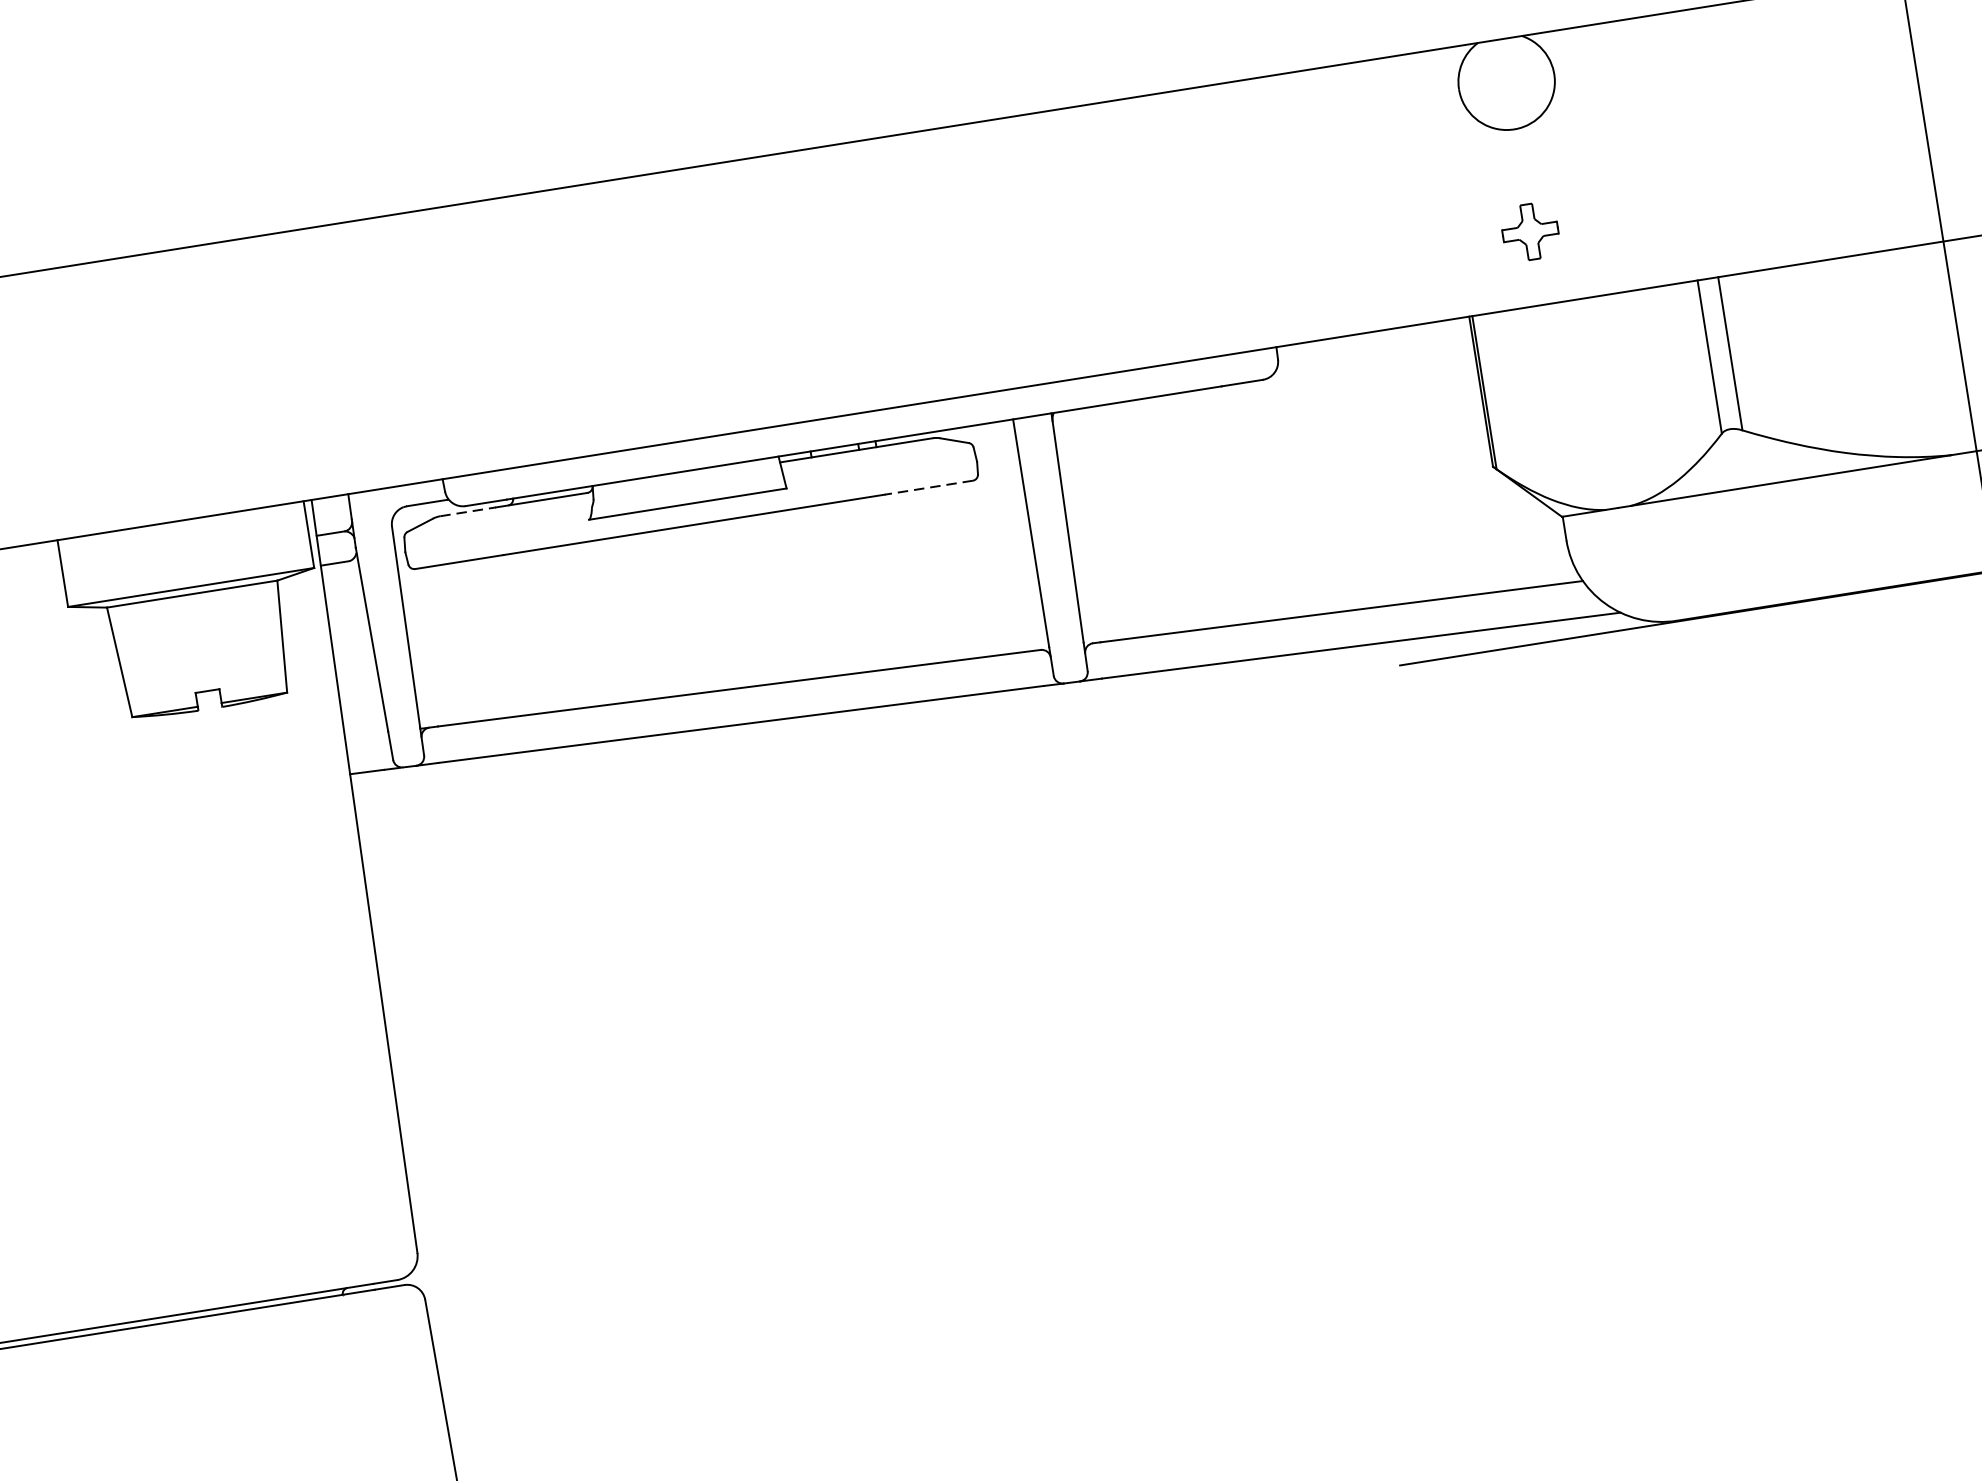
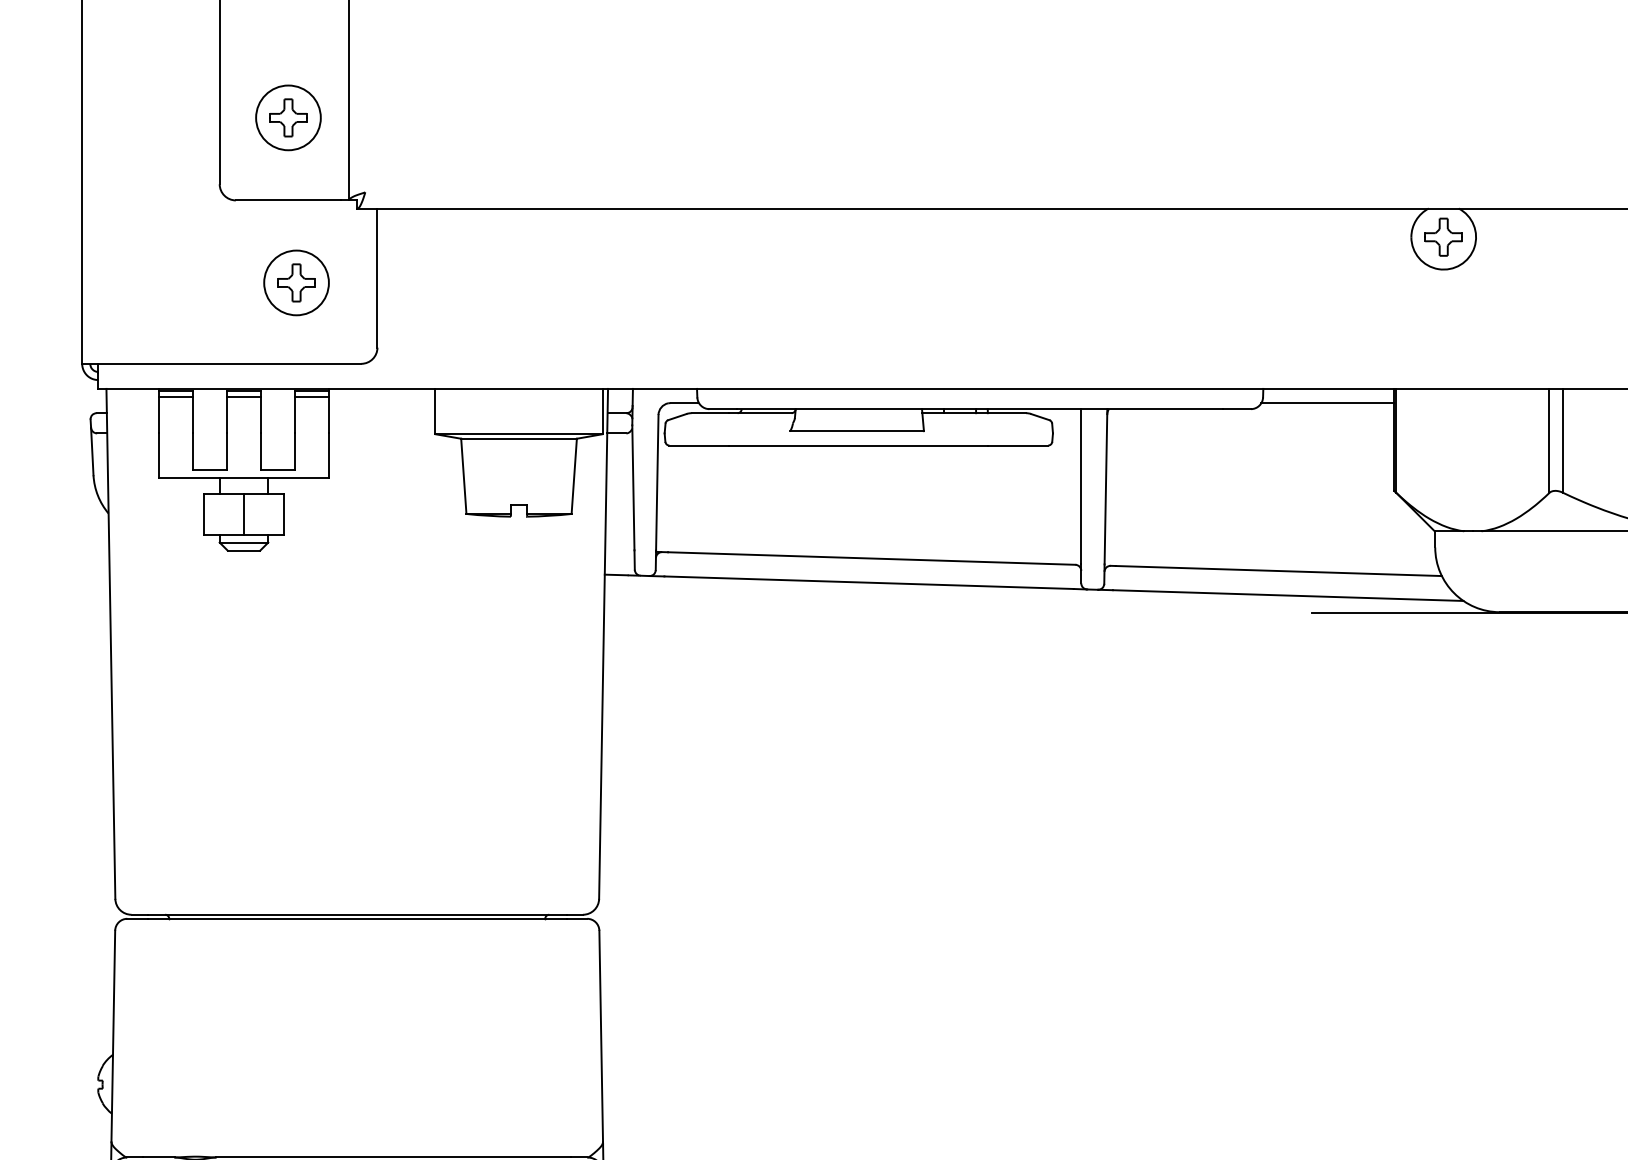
part: (1529, 230) -> (1443, 236), moved
line: (1374, 353) -> (1327, 403), added
line: (929, 487) -> (1018, 445), dashed -> solid
line: (468, 512) -> (710, 413), dashed -> solid

